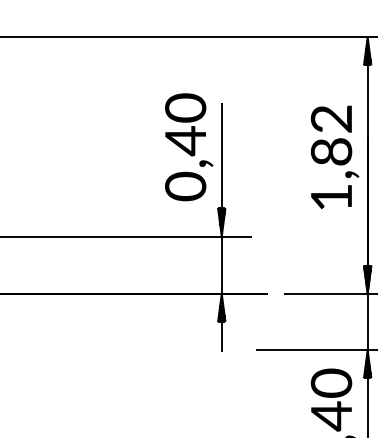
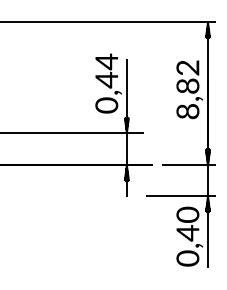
text: (185, 107) -> (106, 61), 0,40 -> 0,44
text: (330, 197) -> (187, 111), 1,82 -> 8,82

